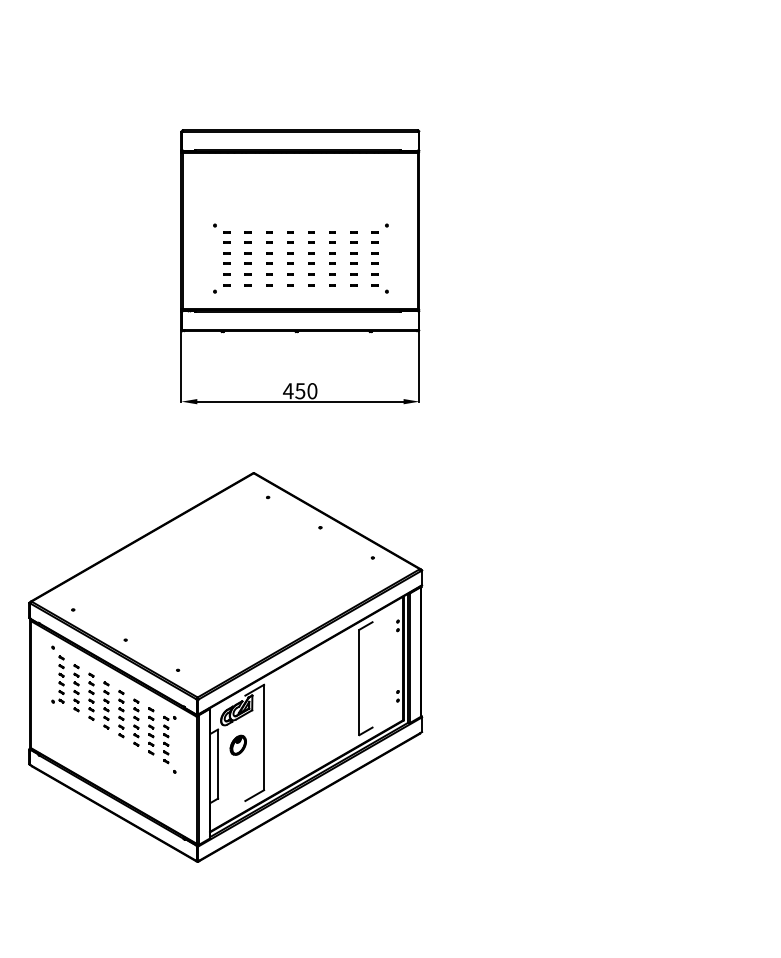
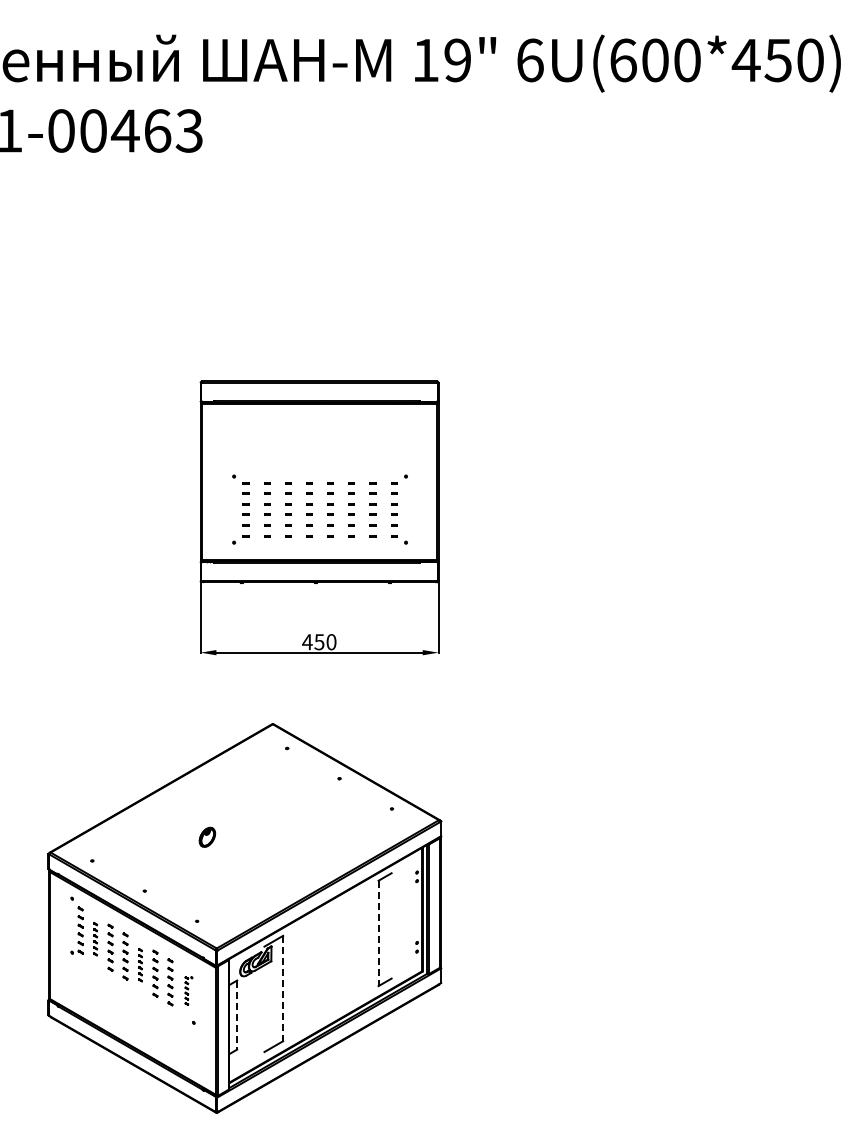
line: (359, 682) -> (378, 933), solid -> dashed
part: (76, 688) -> (95, 939), size x0.7
part: (121, 714) -> (140, 965), size x0.7
line: (264, 737) -> (283, 988), solid -> dashed
part: (169, 739) -> (188, 990), size x0.6
part: (238, 744) -> (207, 836), moved
line: (218, 764) -> (237, 1015), solid -> dashed

